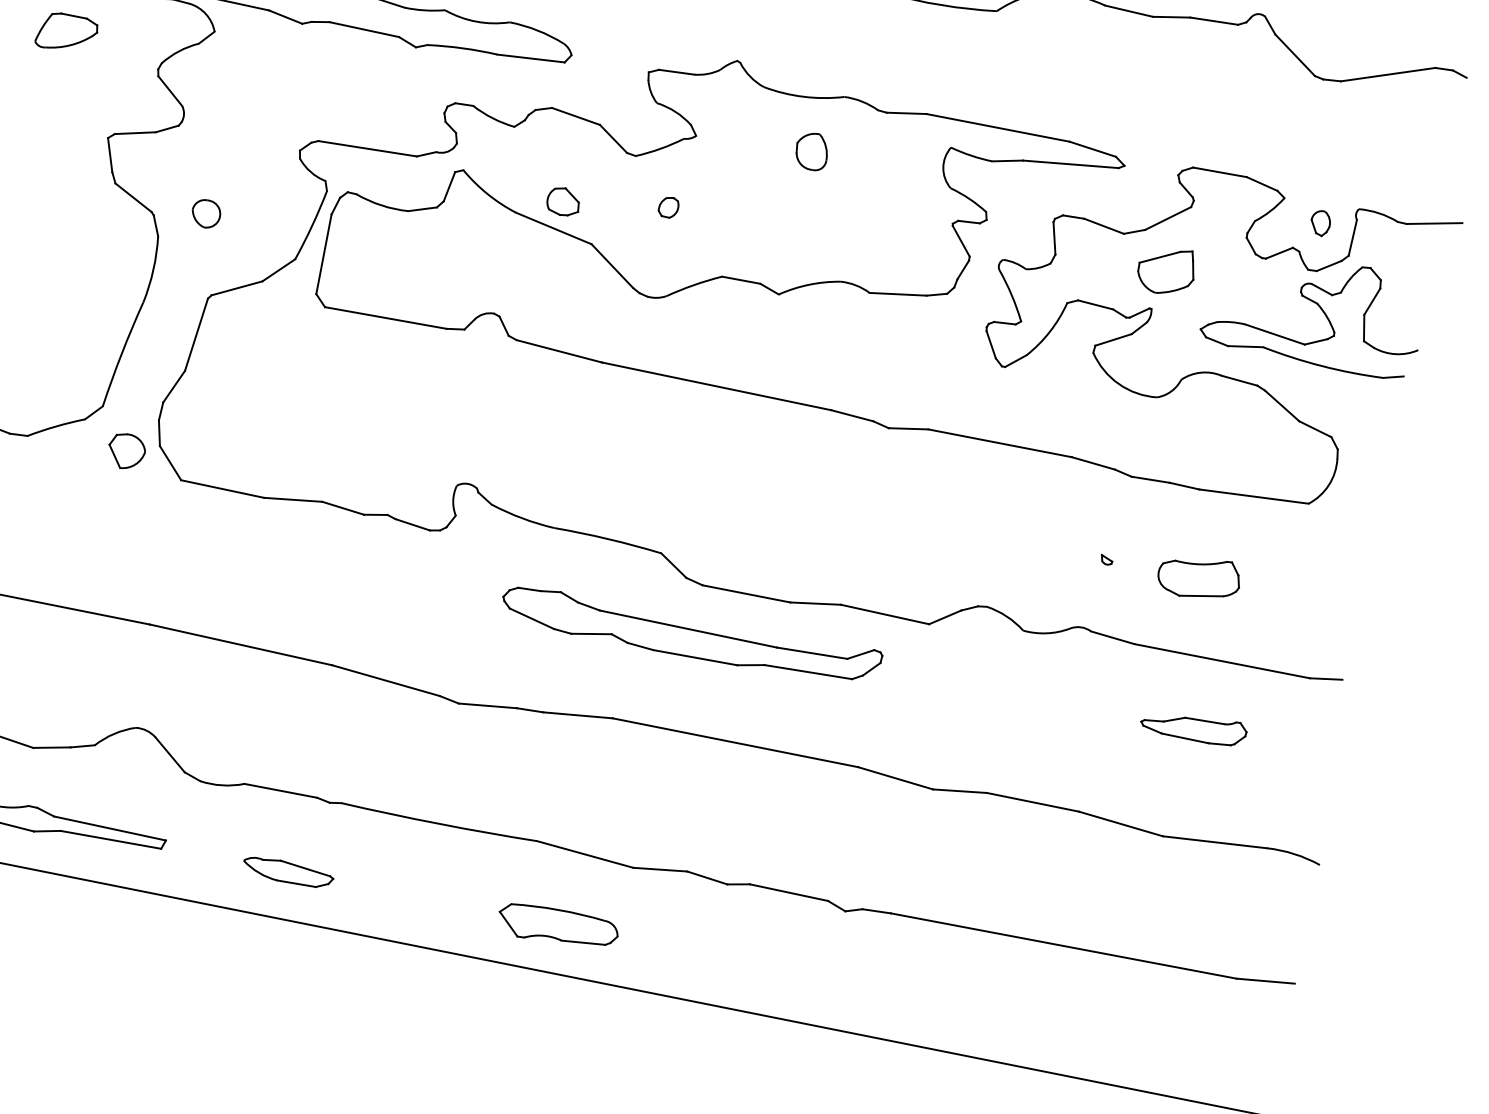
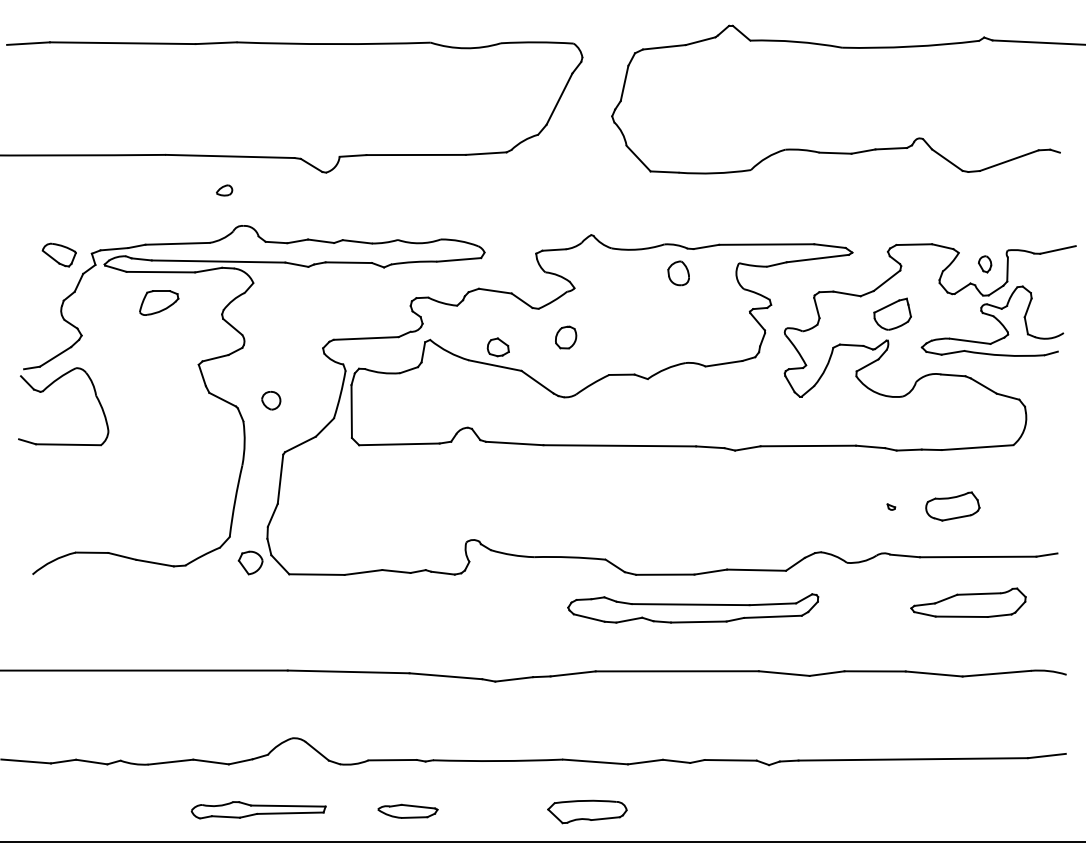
part: (811, 151) -> (678, 273), moved
part: (669, 207) -> (566, 337), size x1.67
part: (691, 635) -> (693, 608), moved
part: (1194, 726) -> (968, 602), size x1.67

